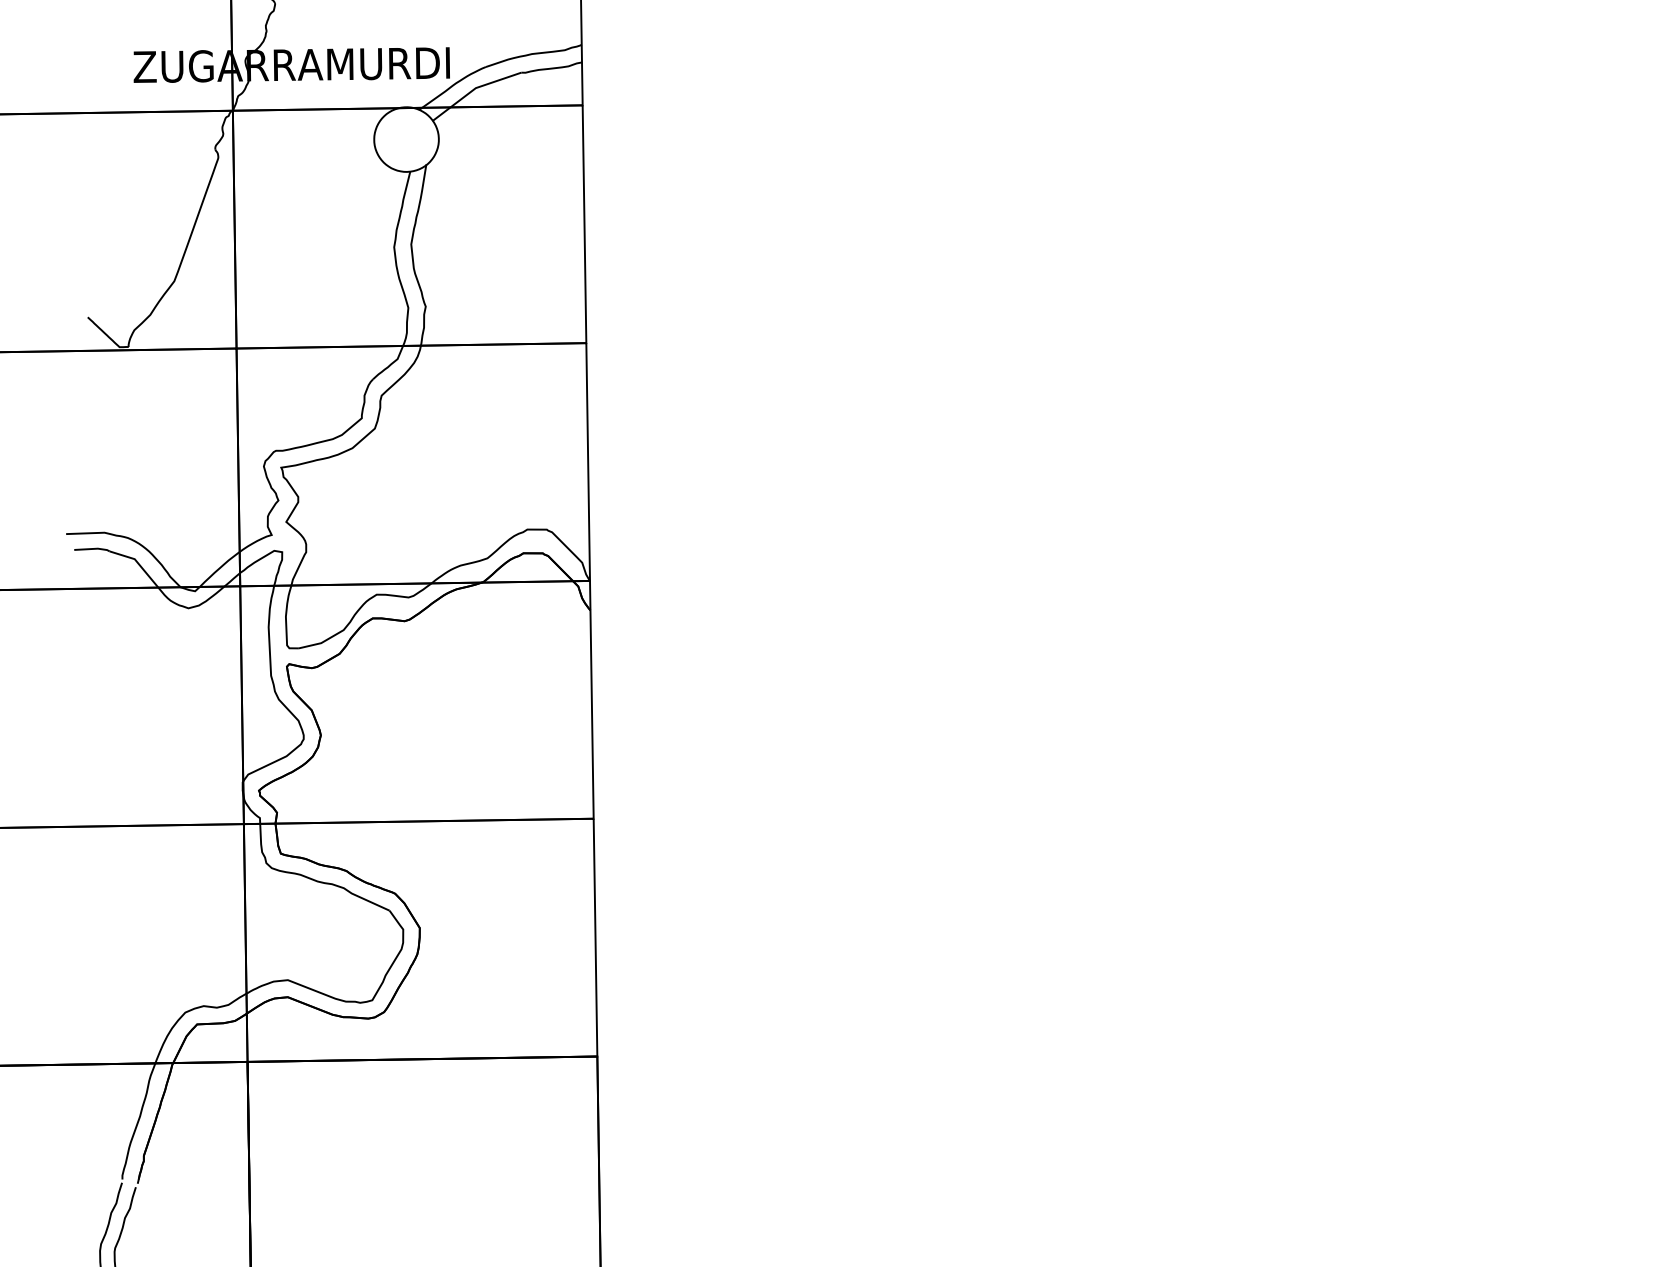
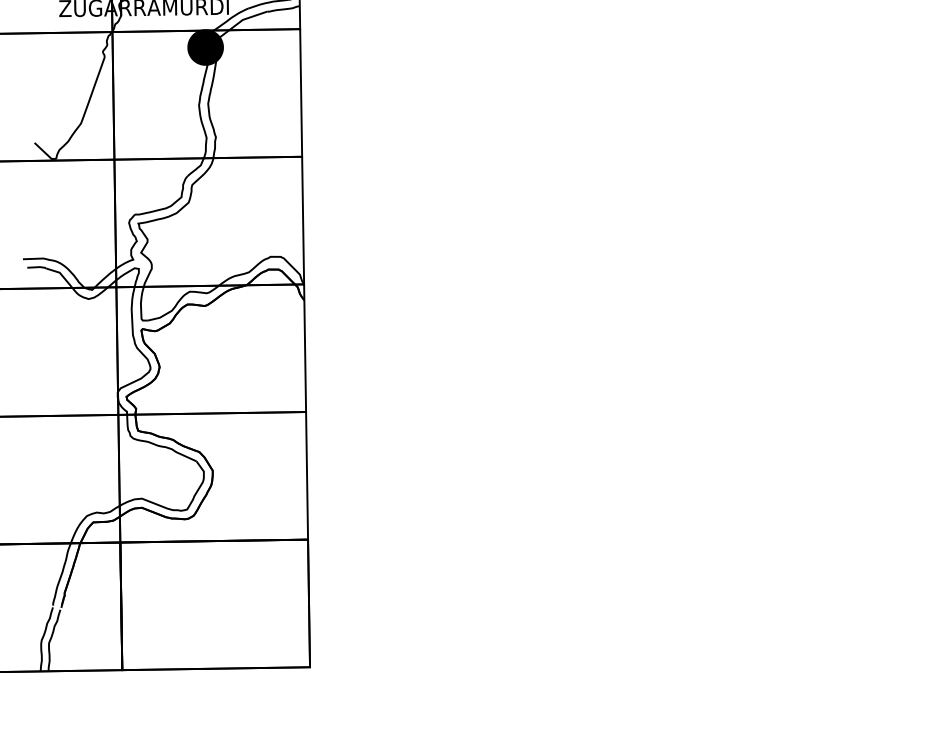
fill: (406, 139) -> (205, 47), added
fill: (406, 139) -> (205, 47), added

